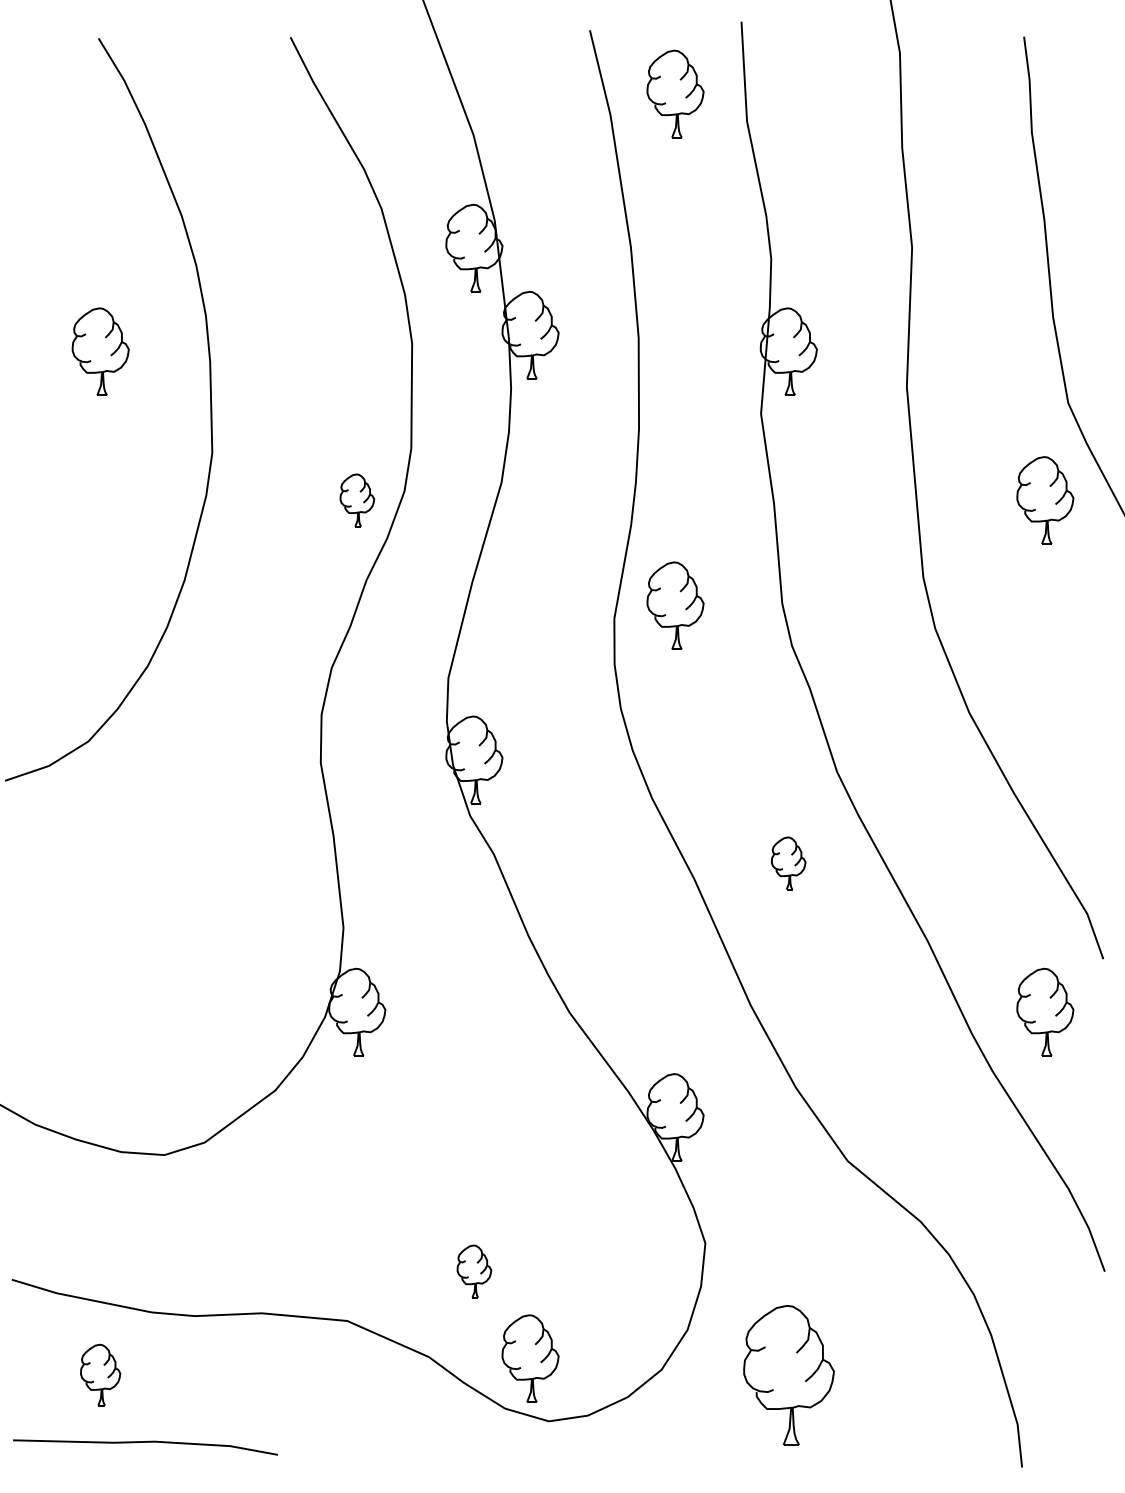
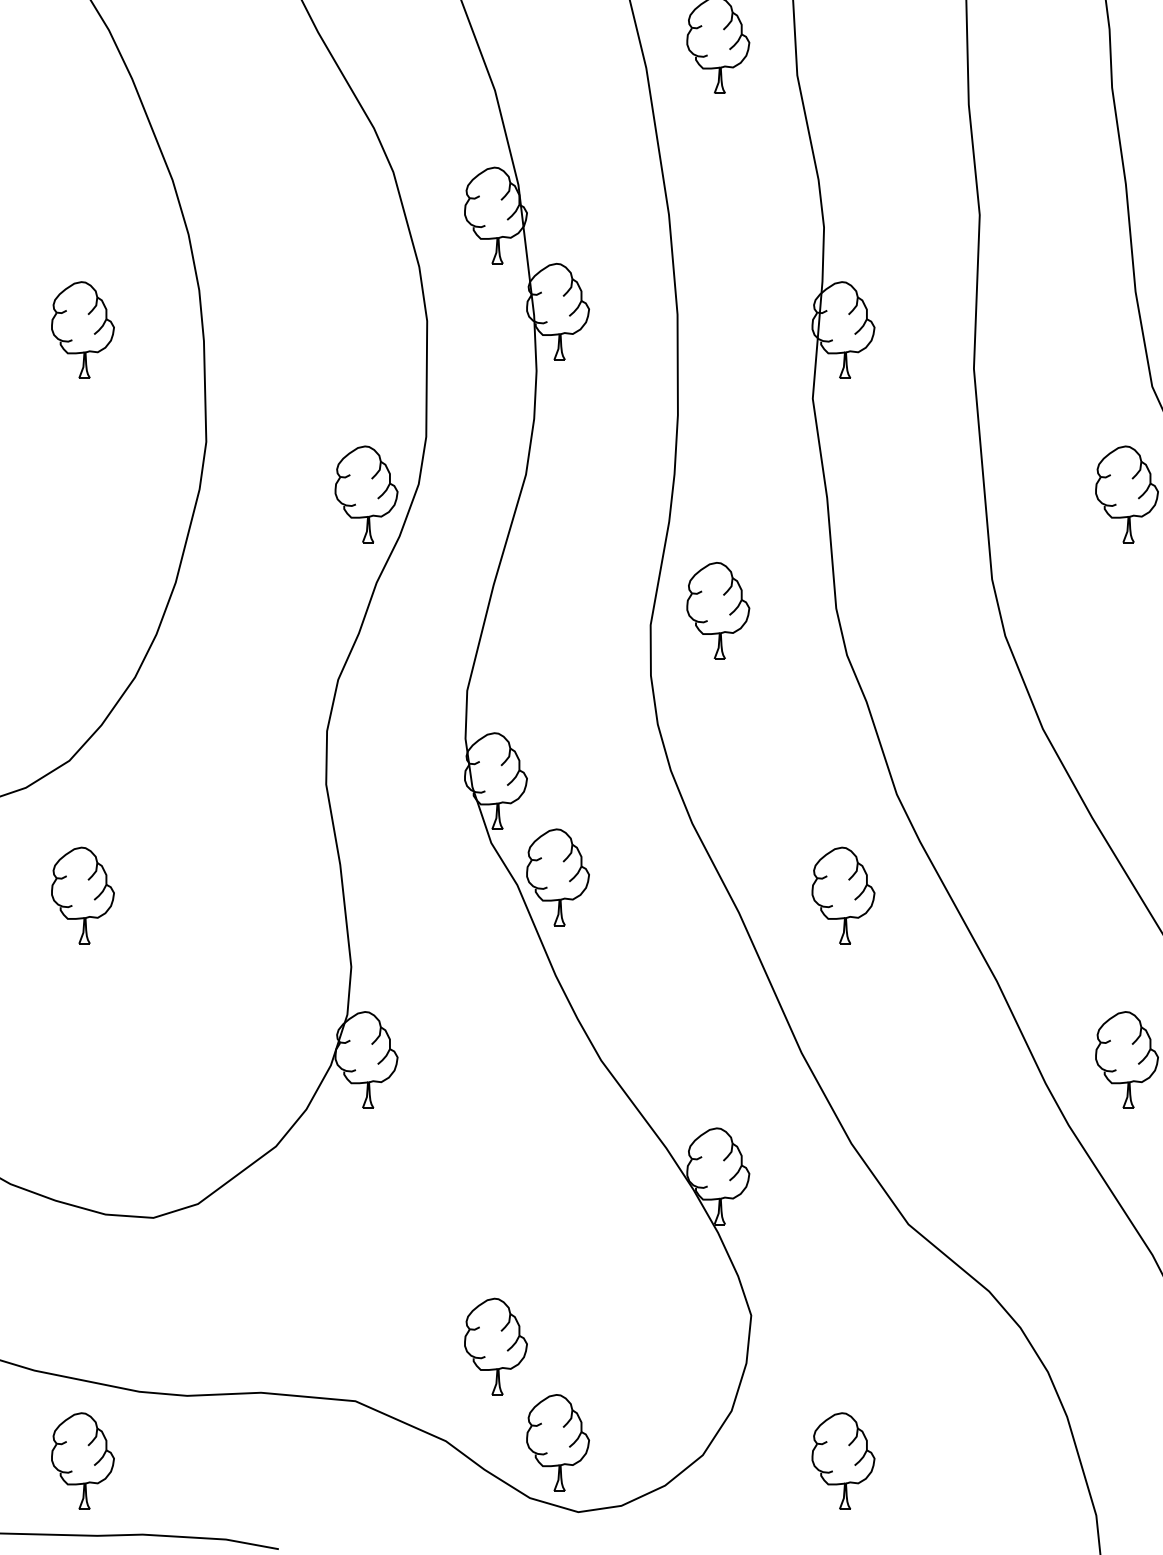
part: (357, 500) -> (366, 494), size x1.67
part: (530, 846) -> (557, 876), added
part: (100, 863) -> (82, 895), added
part: (788, 863) -> (843, 895), size x1.67
part: (474, 1271) -> (496, 1346), size x1.67
part: (100, 1374) -> (82, 1460), size x1.43
part: (788, 1374) -> (843, 1460), size x0.62

